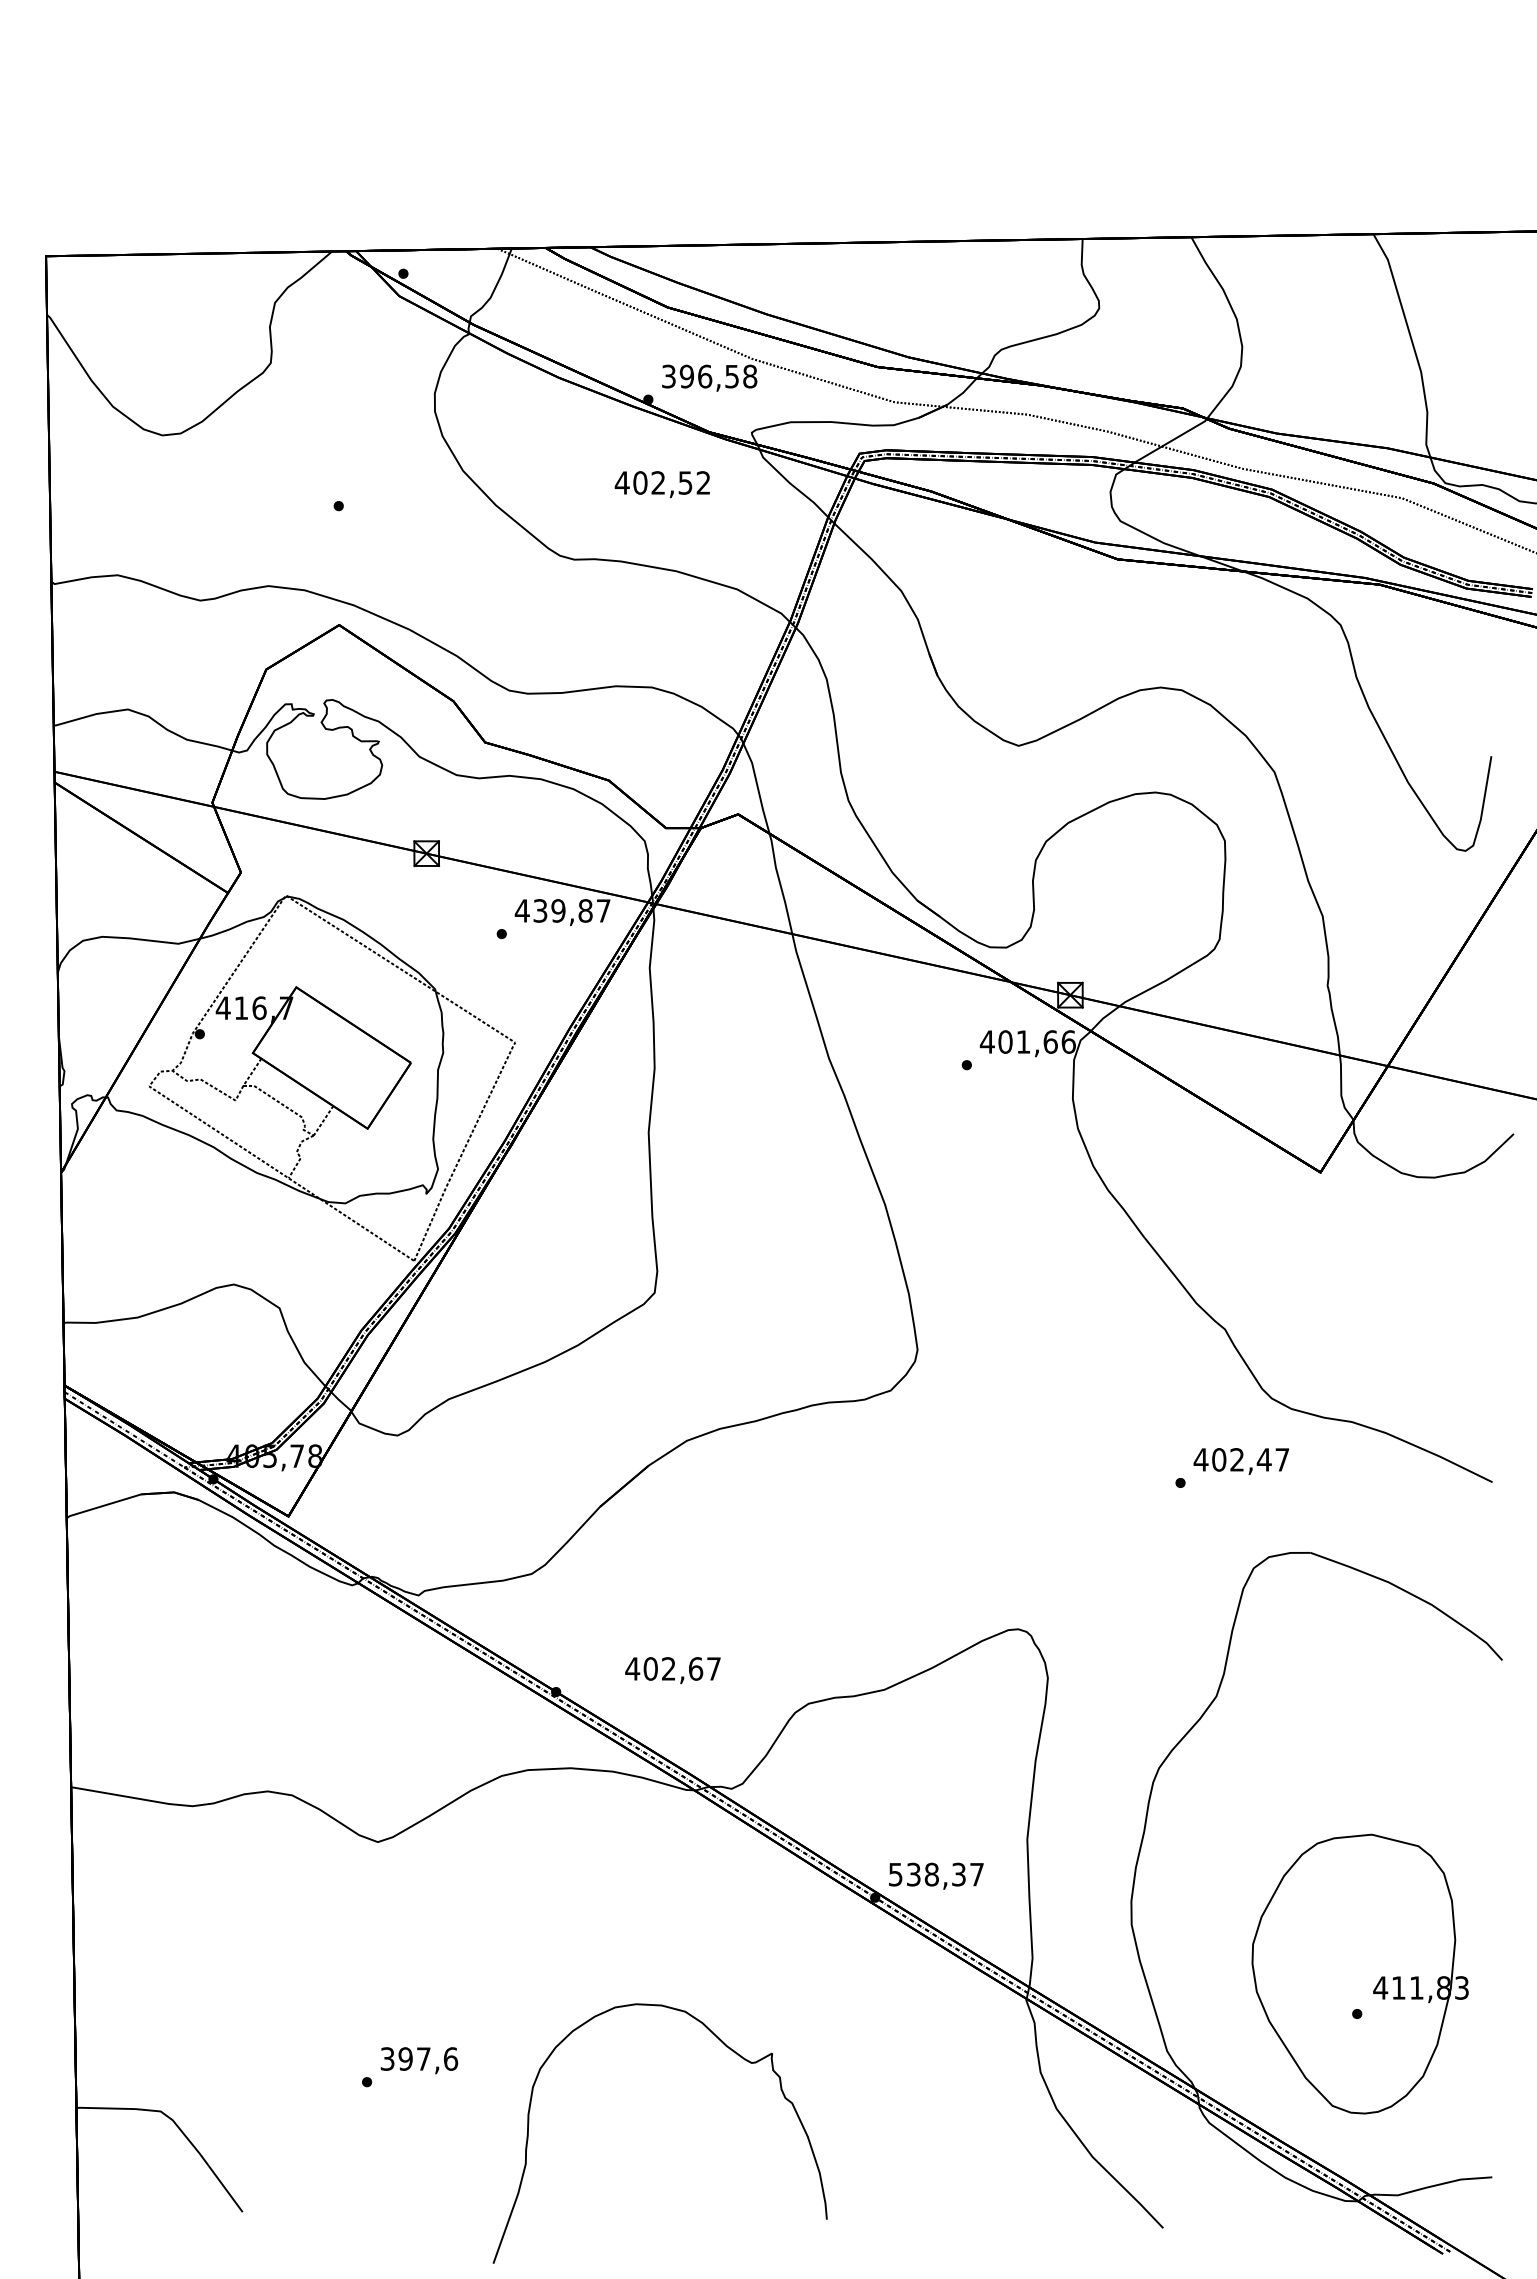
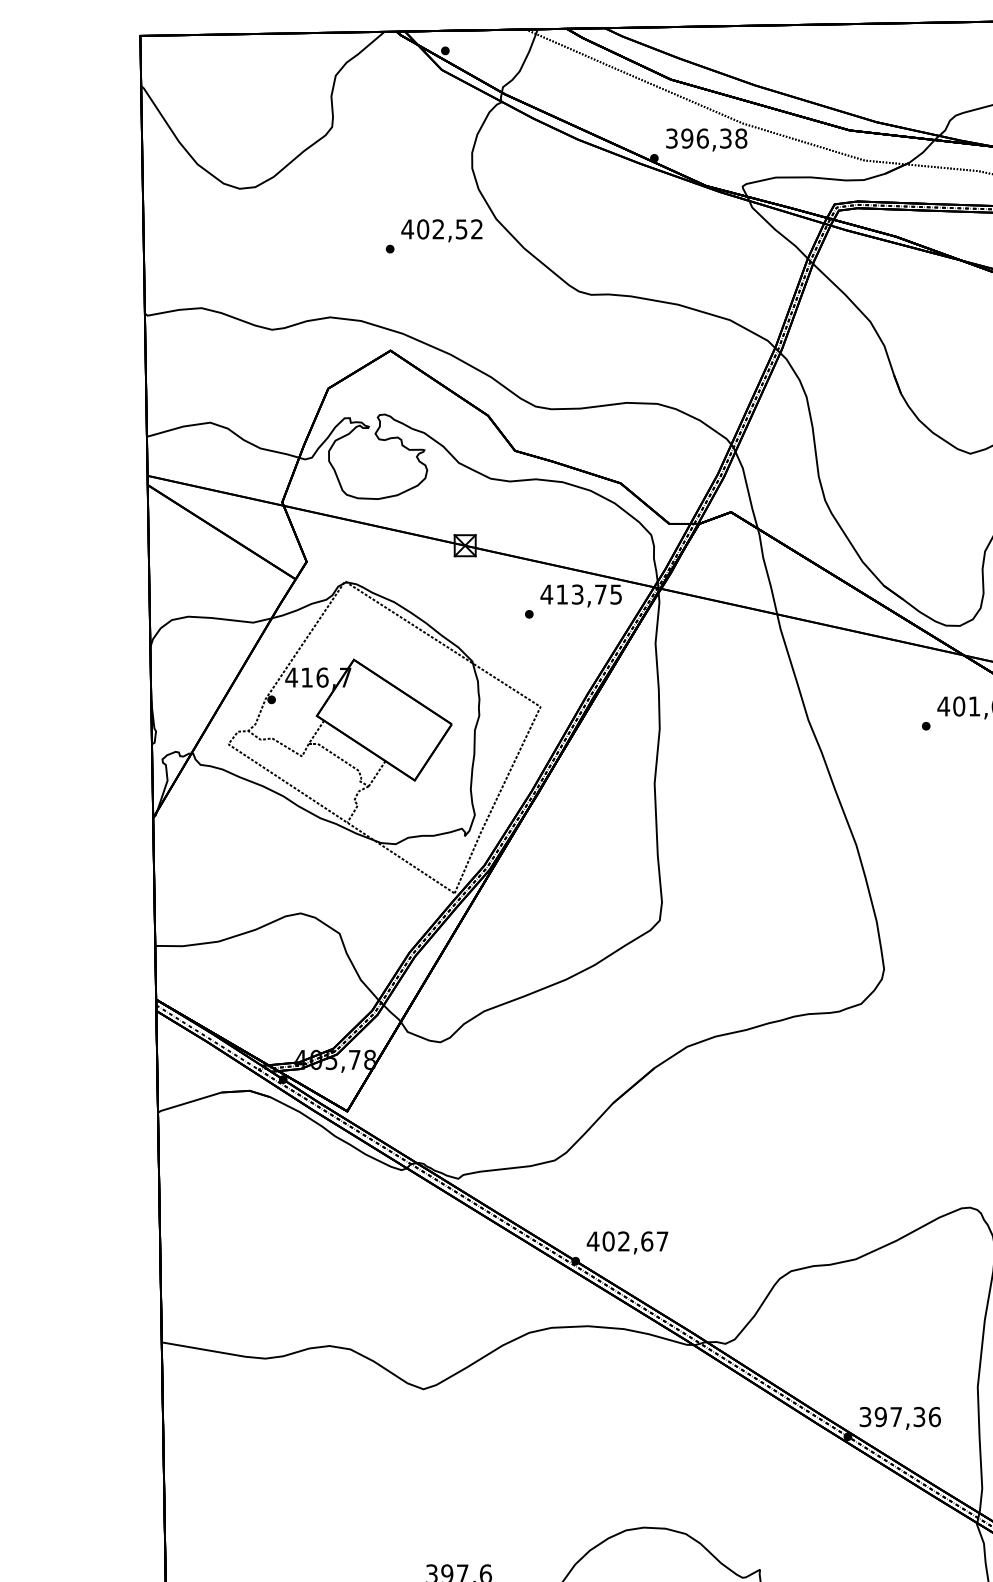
text: (732, 375) -> (726, 137), 396,58 -> 396,38
text: (661, 484) -> (441, 230), moved
text: (571, 910) -> (588, 594), 439,87 -> 413,75
text: (672, 1670) -> (627, 1242), moved
text: (936, 1874) -> (900, 1416), 538,37 -> 397,36

